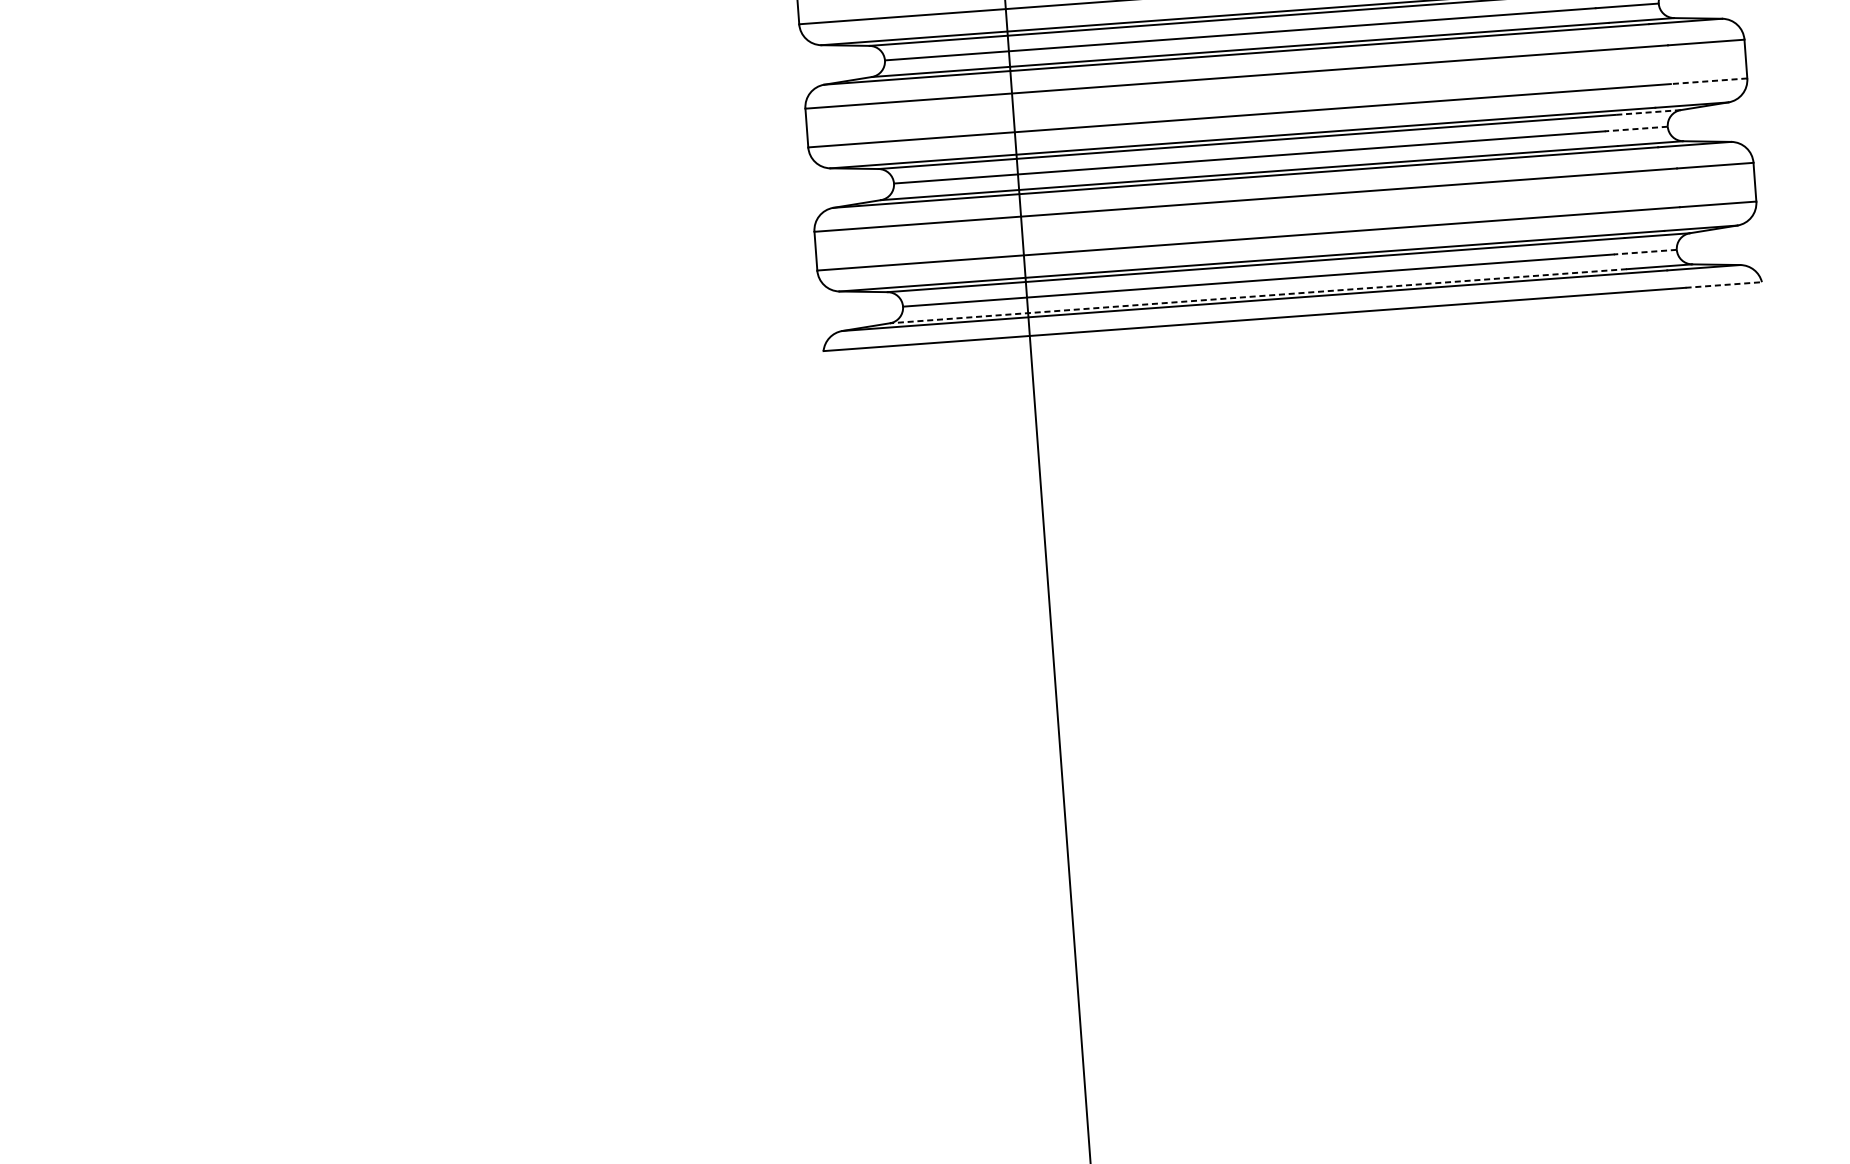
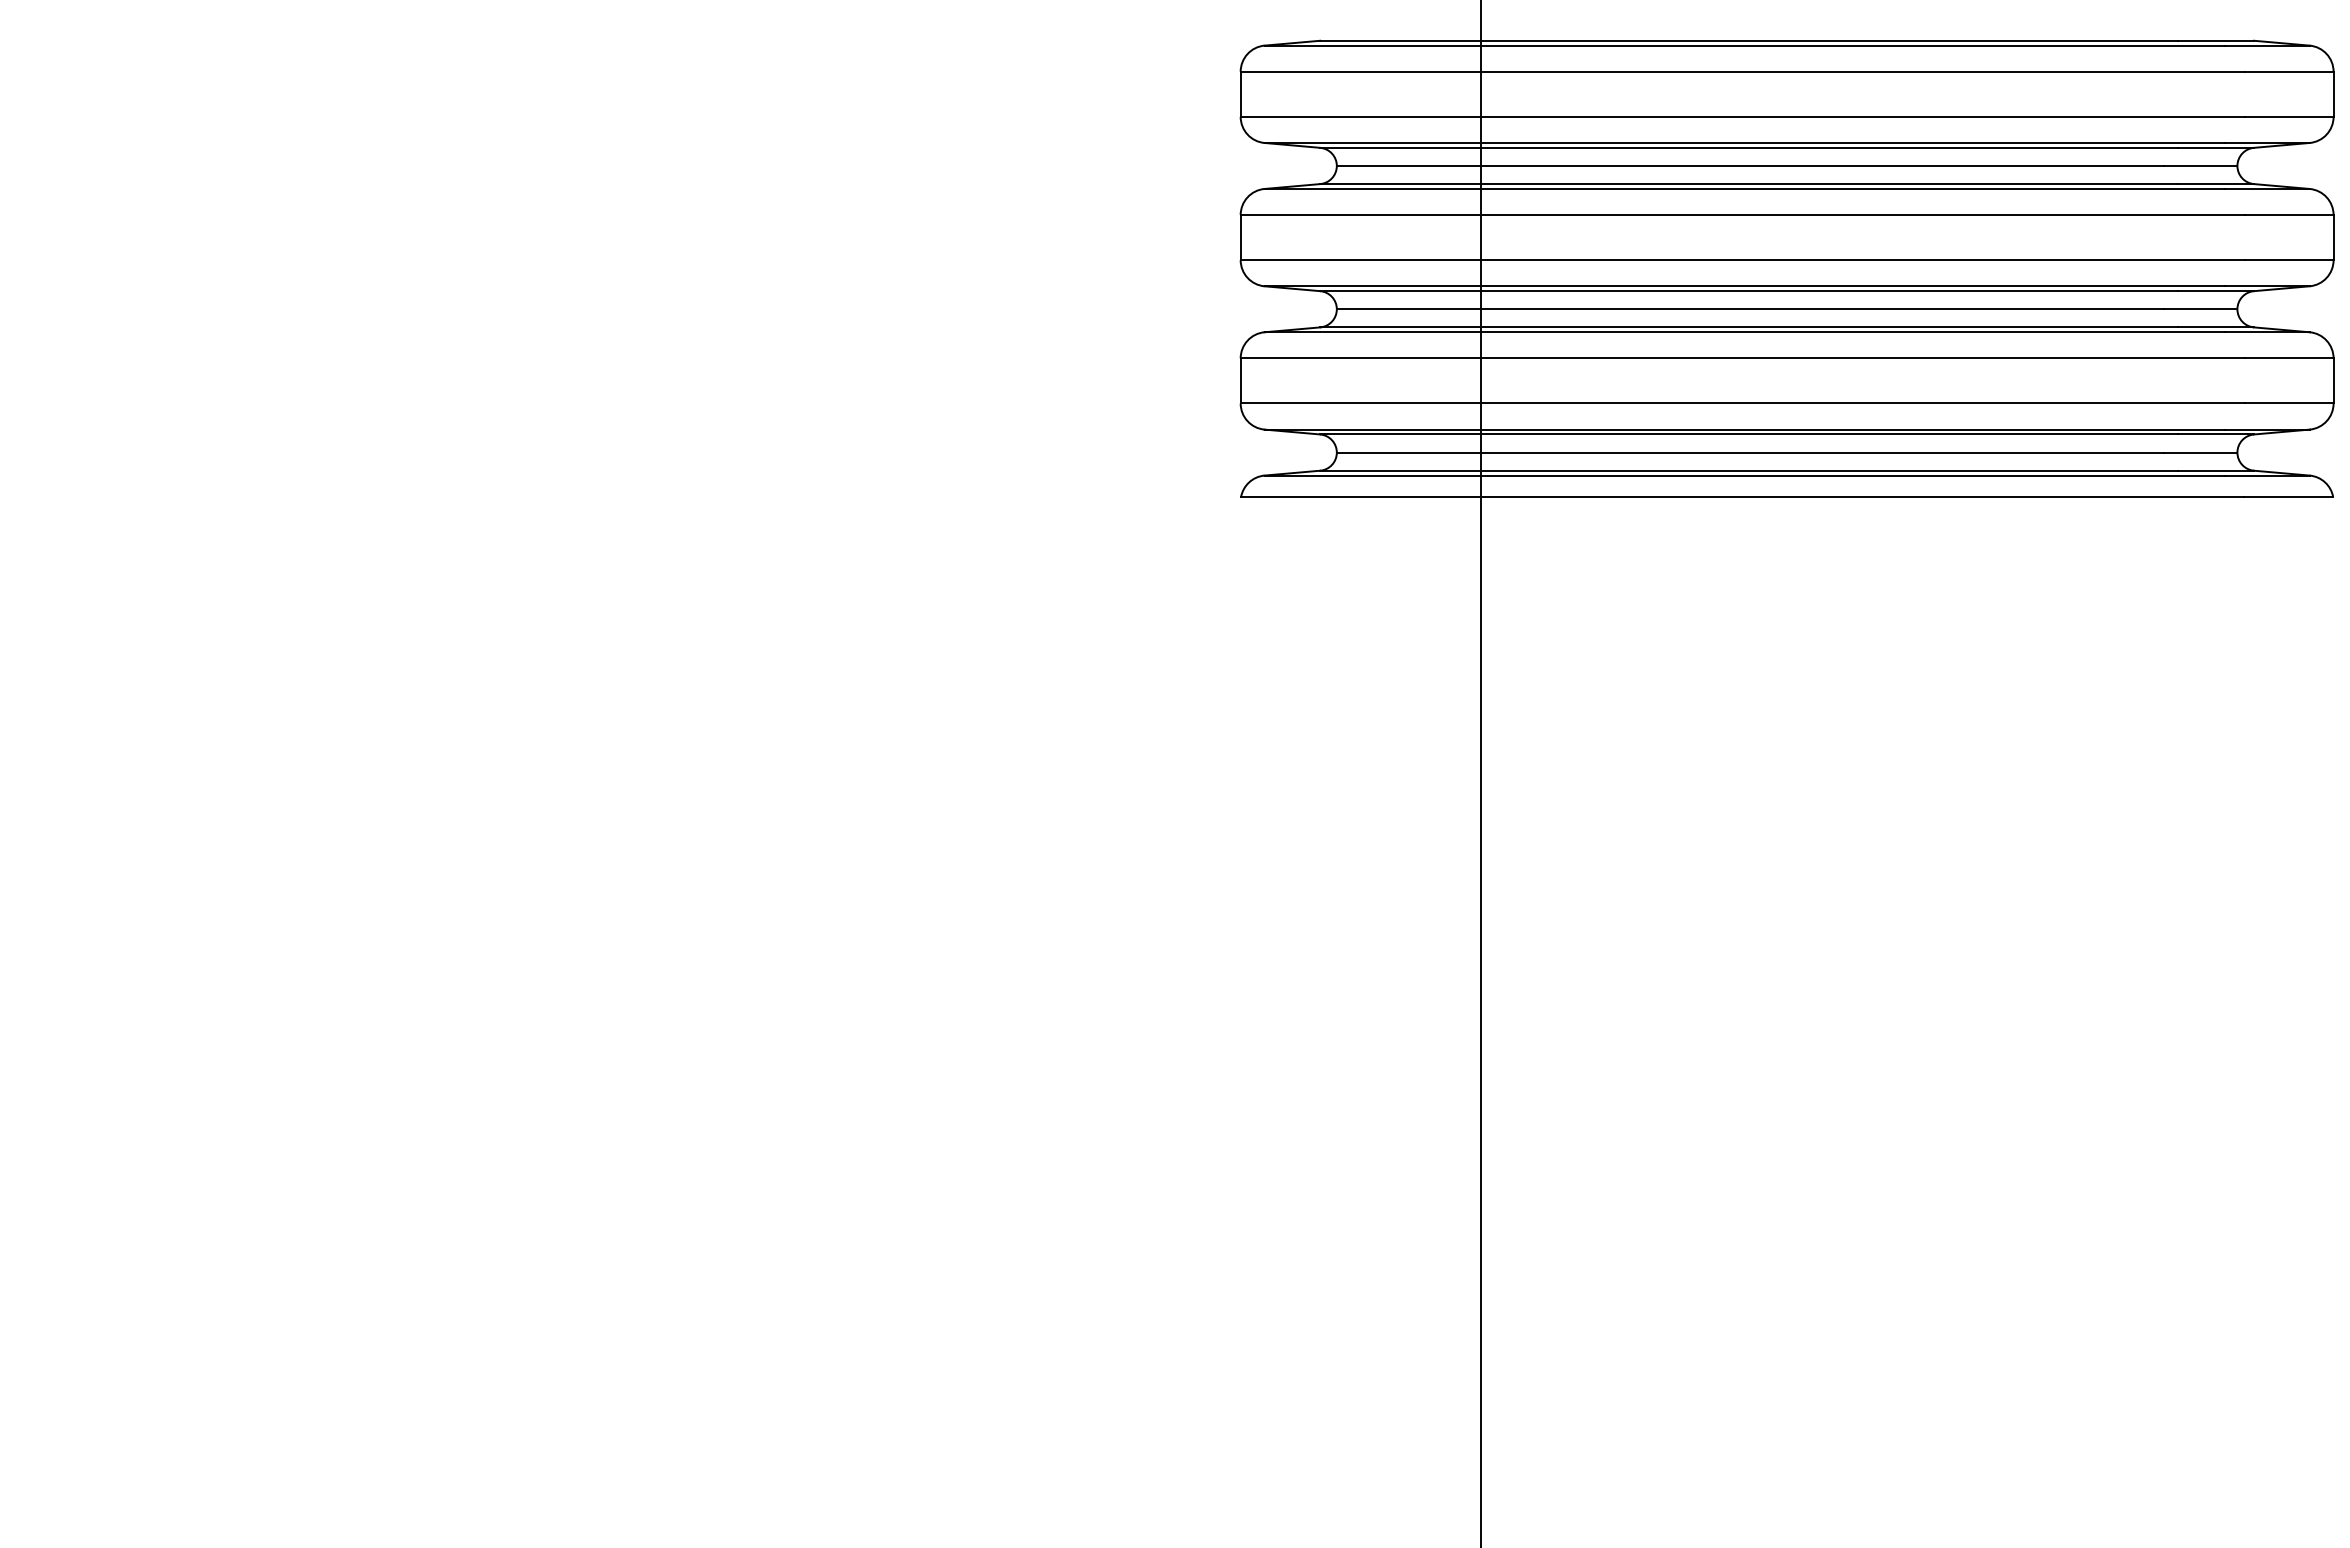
line: (1708, 81) -> (2288, 260), dashed -> solid
line: (1647, 112) -> (2215, 291), dashed -> solid
line: (1636, 129) -> (2200, 309), dashed -> solid
line: (1645, 252) -> (2200, 452), dashed -> solid
line: (1724, 285) -> (2289, 497), dashed -> solid
line: (1258, 296) -> (1749, 470), dashed -> solid

